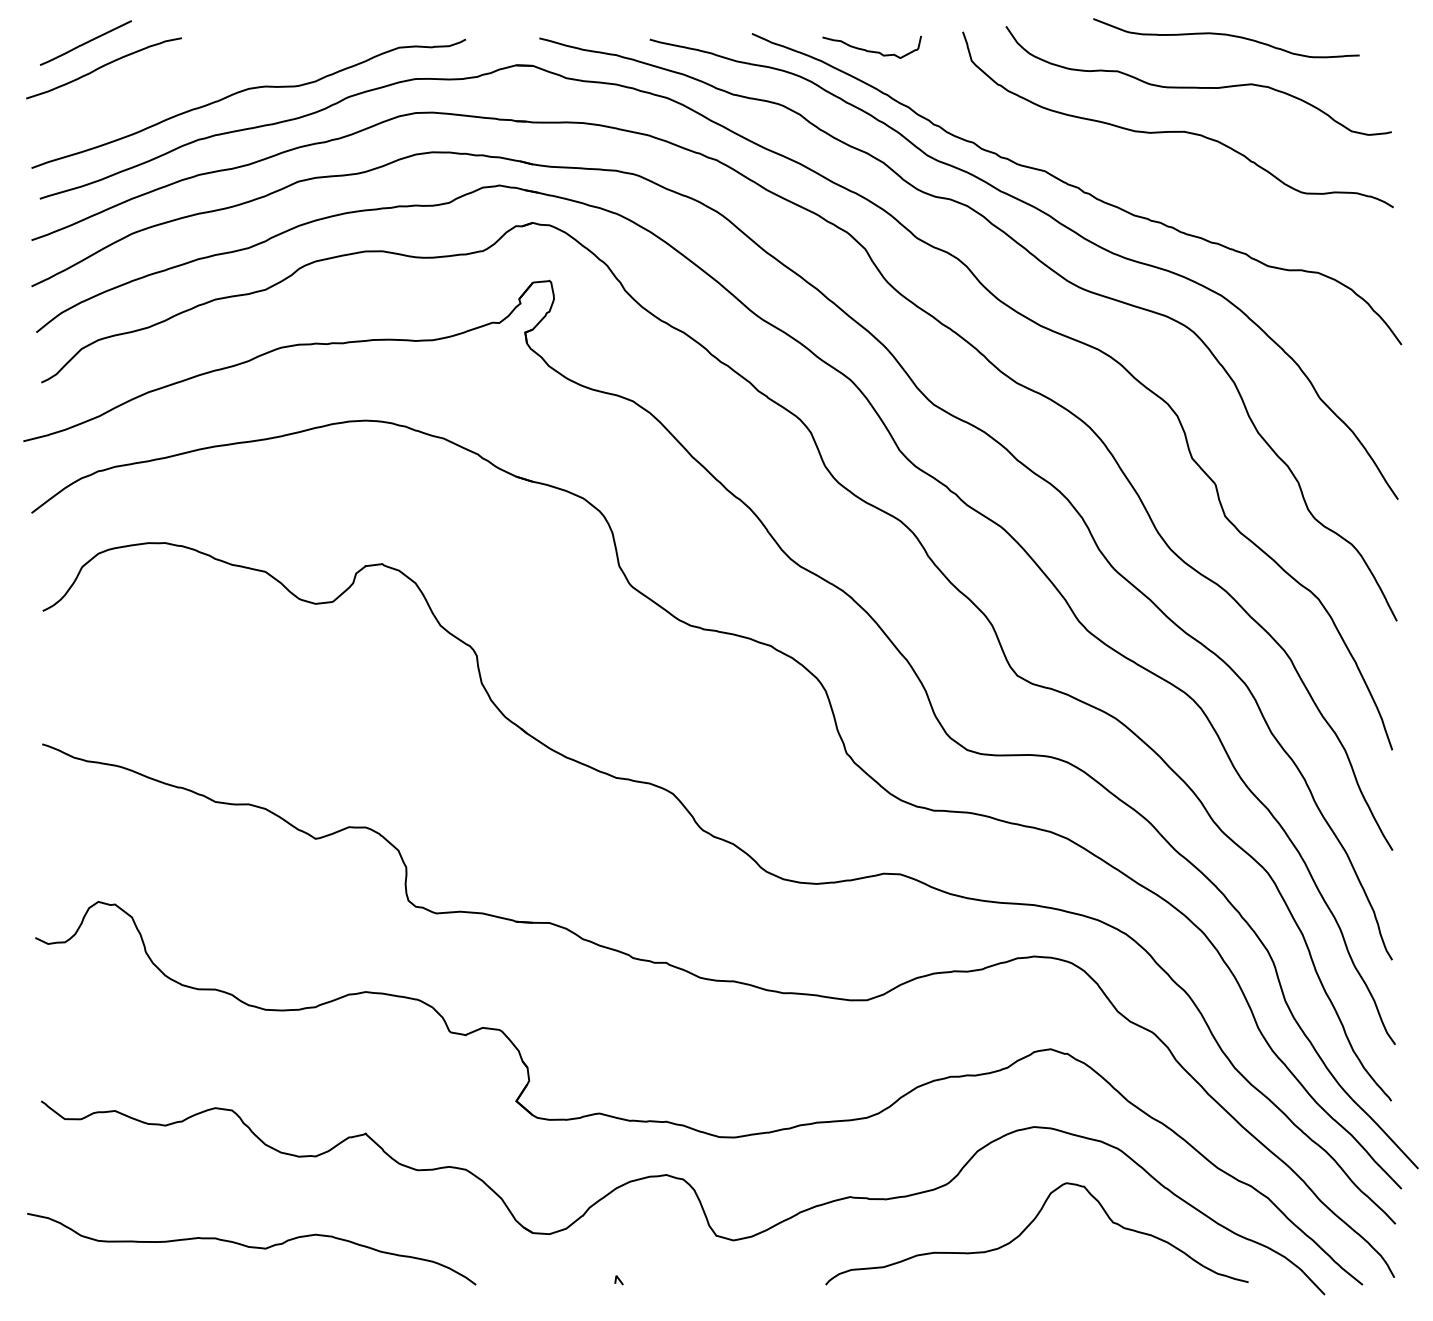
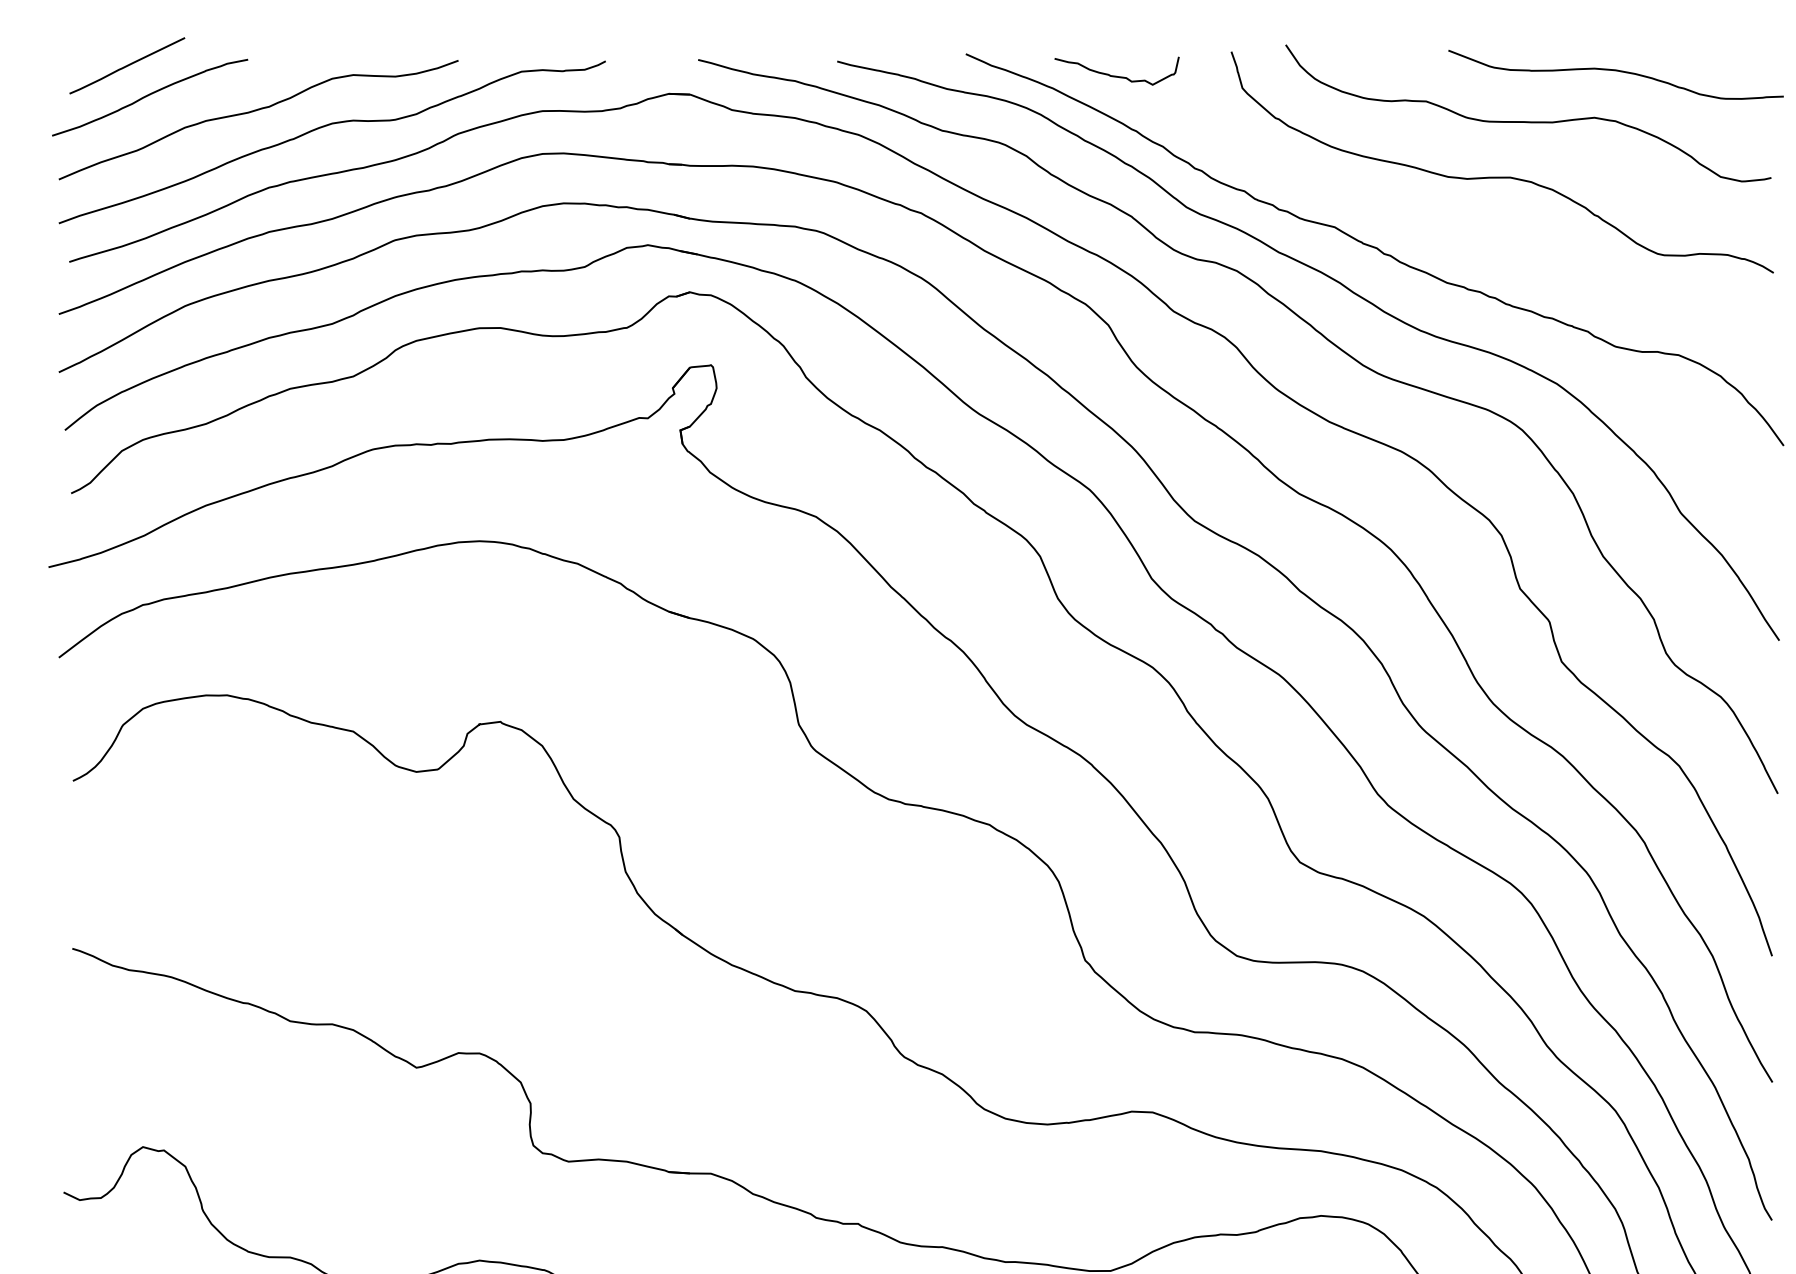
curve: (1226, 35) -> (1616, 71), moved
curve: (188, 79) -> (256, 111), added

